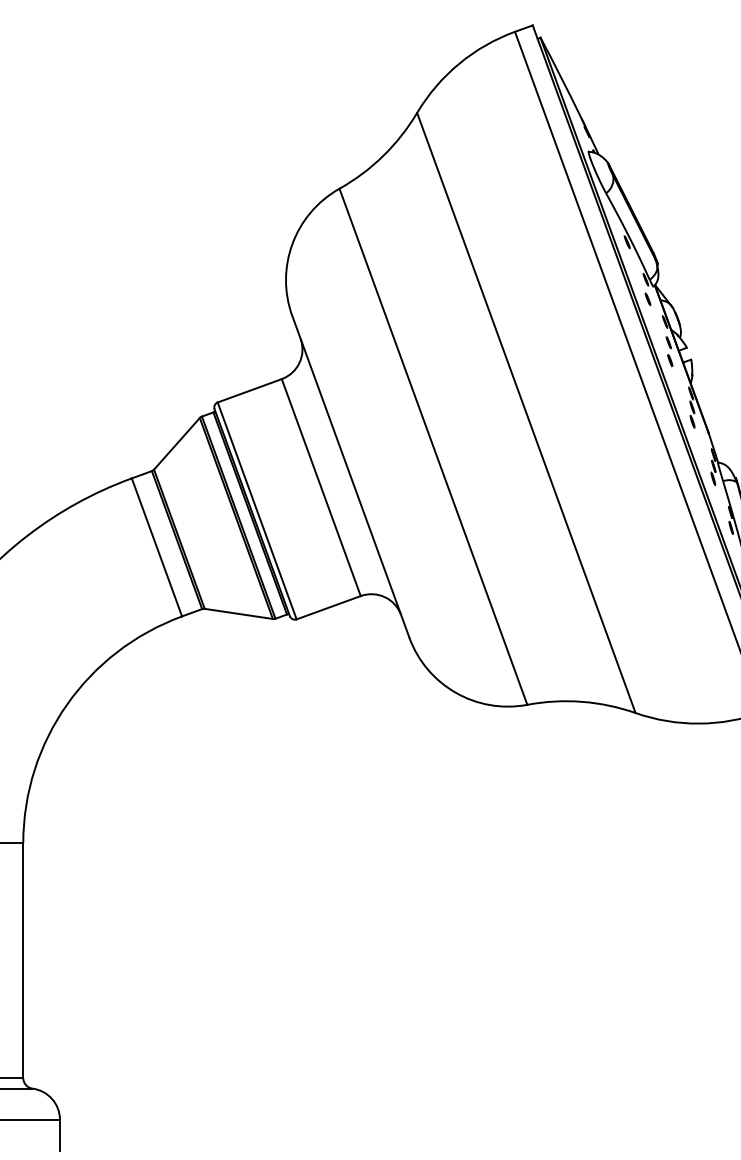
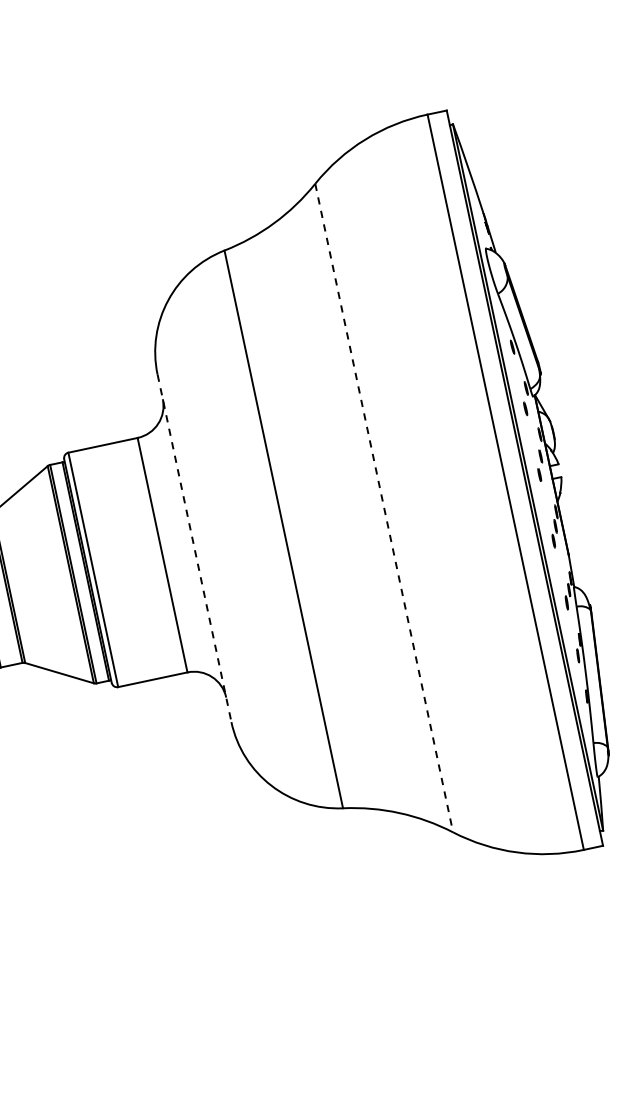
line: (526, 413) -> (384, 508), solid -> dashed
line: (351, 477) -> (195, 549), solid -> dashed

